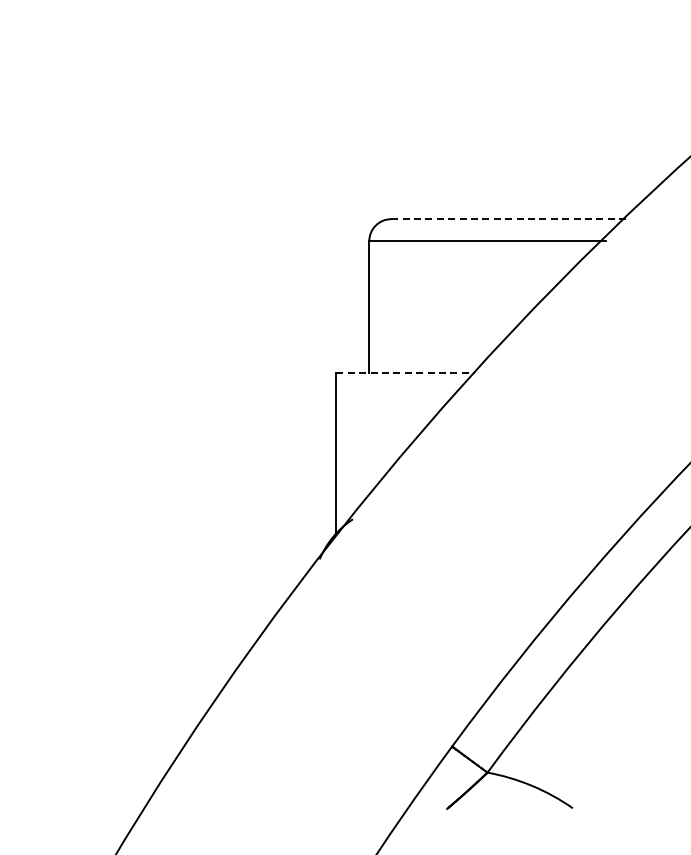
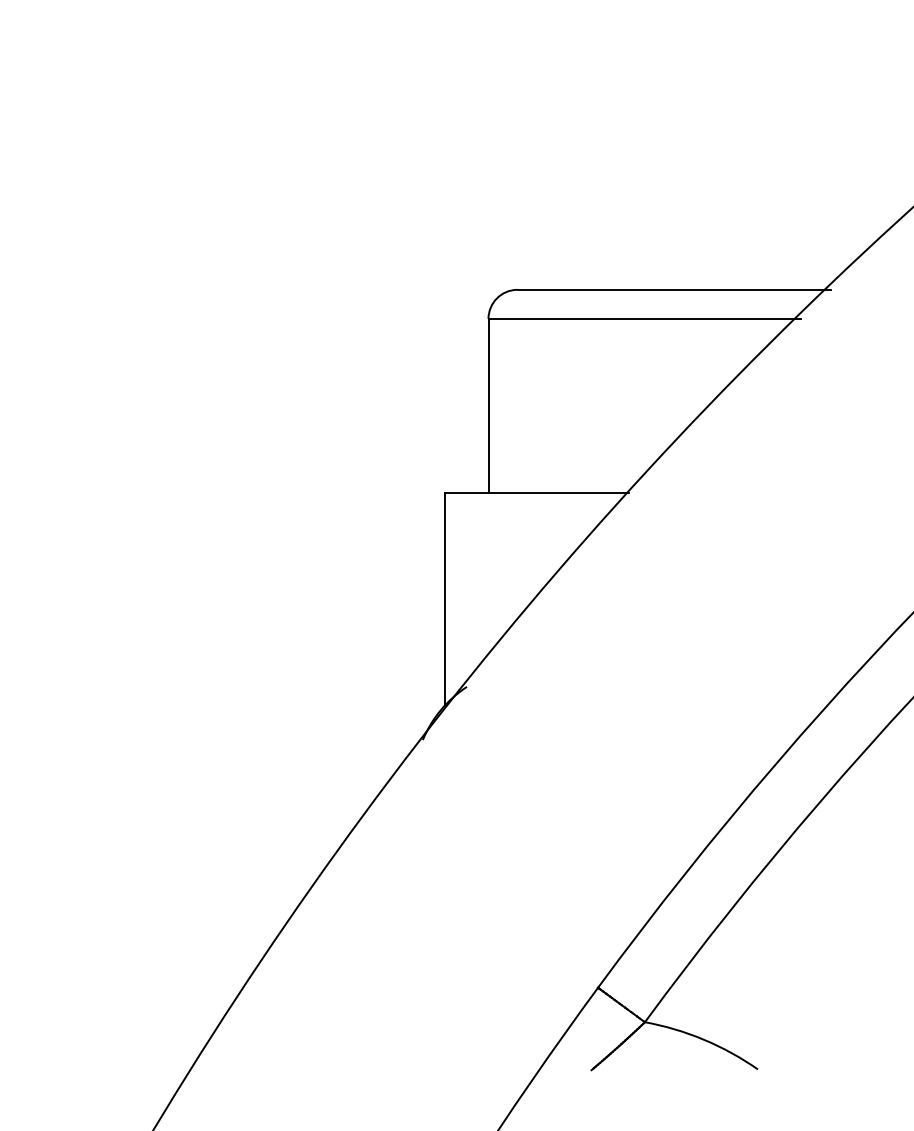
line: (510, 219) -> (675, 290), dashed -> solid
line: (406, 373) -> (537, 494), dashed -> solid

